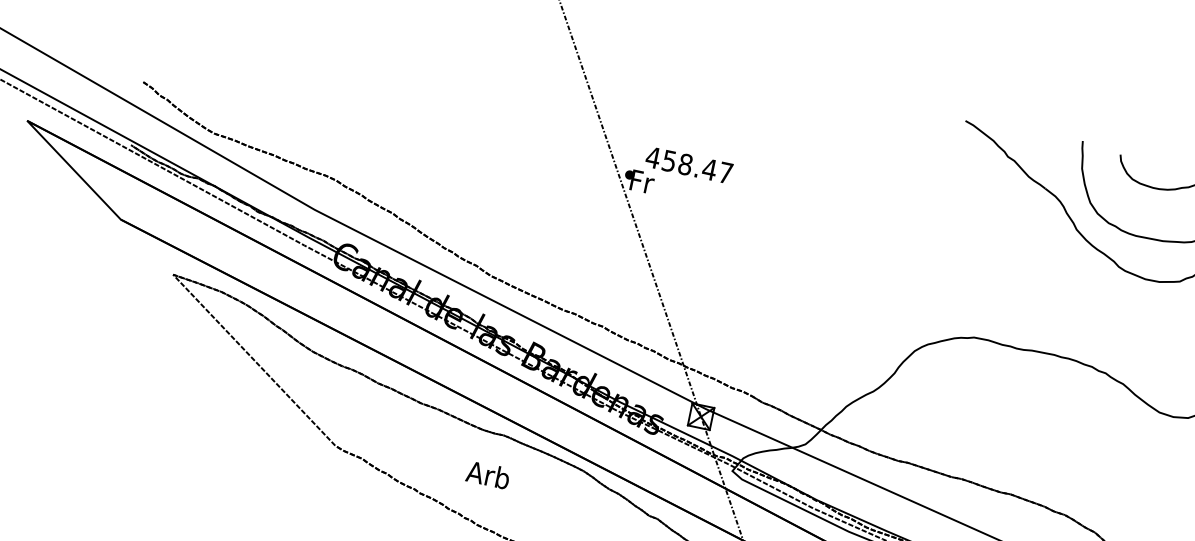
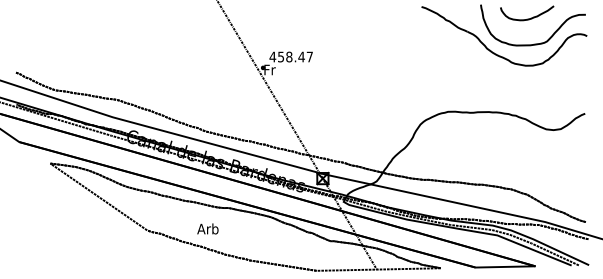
text: (487, 473) -> (207, 228), moved

